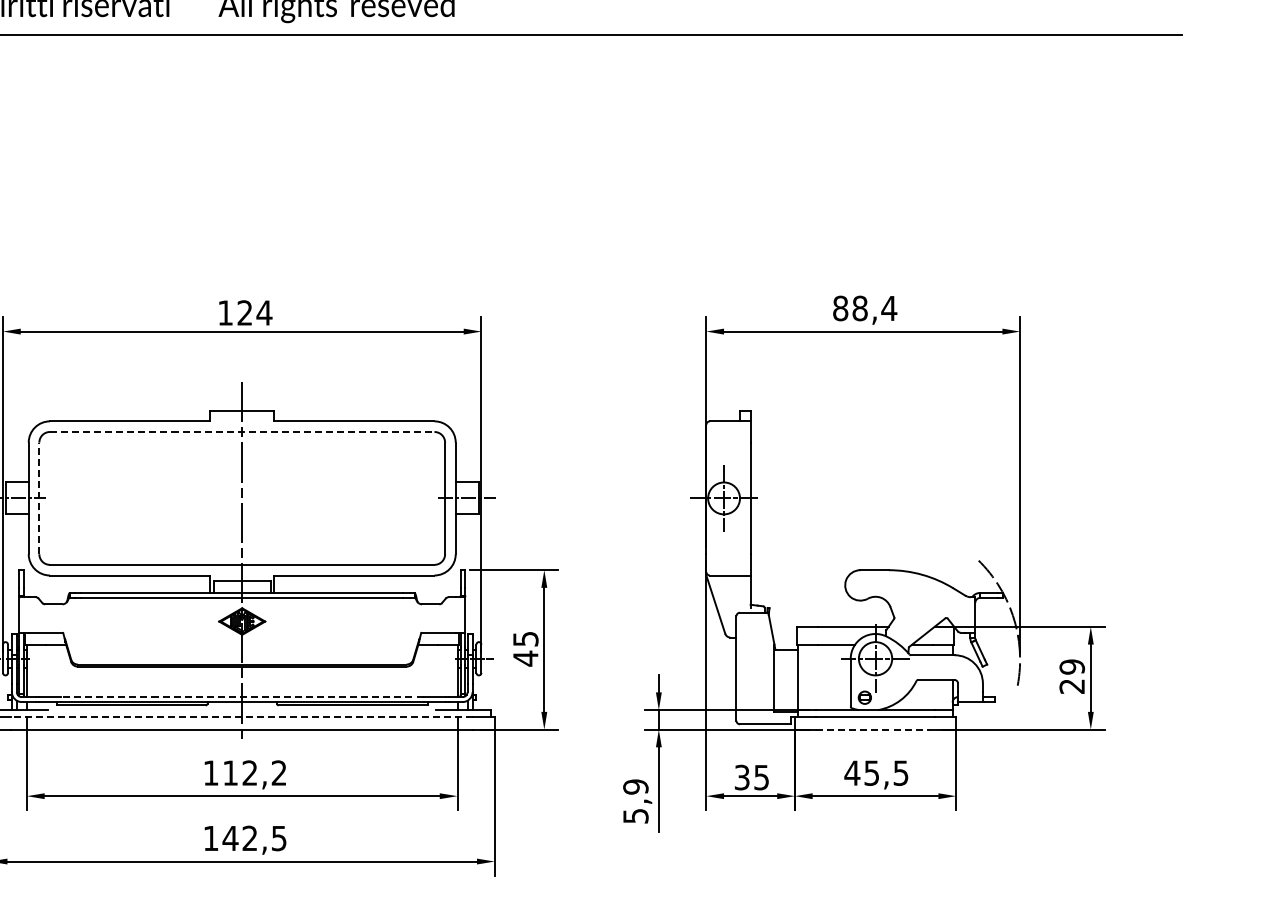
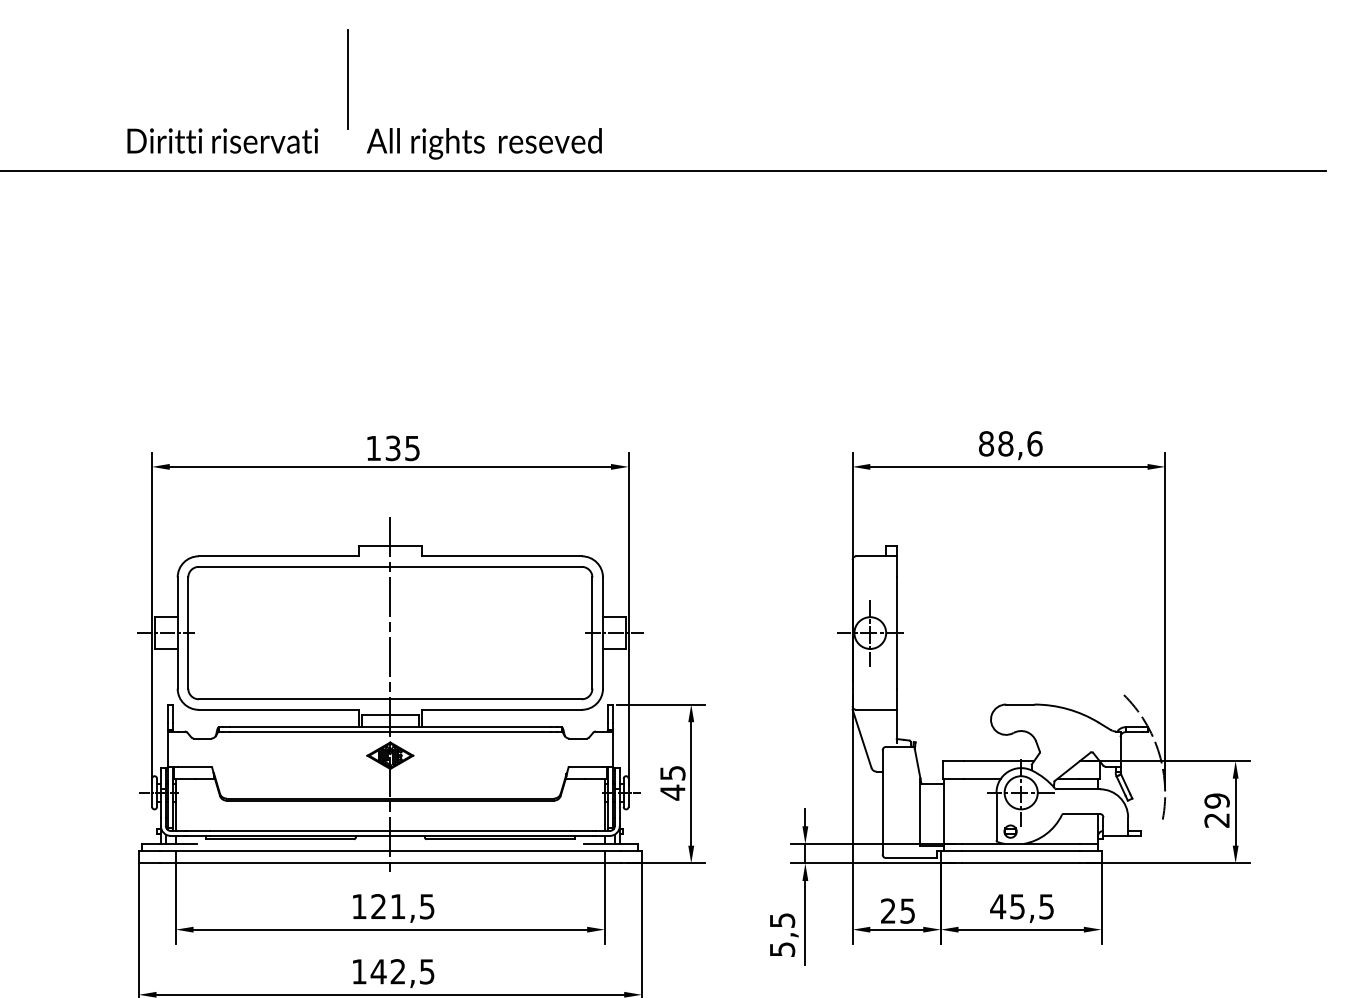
text: (888, 308) -> (1034, 443), 88,4 -> 88,6
text: (254, 313) -> (402, 448), 124 -> 135
line: (242, 431) -> (390, 566), dashed -> solid
line: (39, 498) -> (188, 633), dashed -> solid
line: (242, 696) -> (390, 830), dashed -> solid
line: (241, 717) -> (389, 851), dashed -> solid
line: (875, 729) -> (1021, 863), dashed -> solid
text: (254, 772) -> (402, 906), 112,2 -> 121,5
text: (742, 776) -> (888, 910), 35 -> 25
text: (634, 786) -> (781, 920), 5,9 -> 5,5

